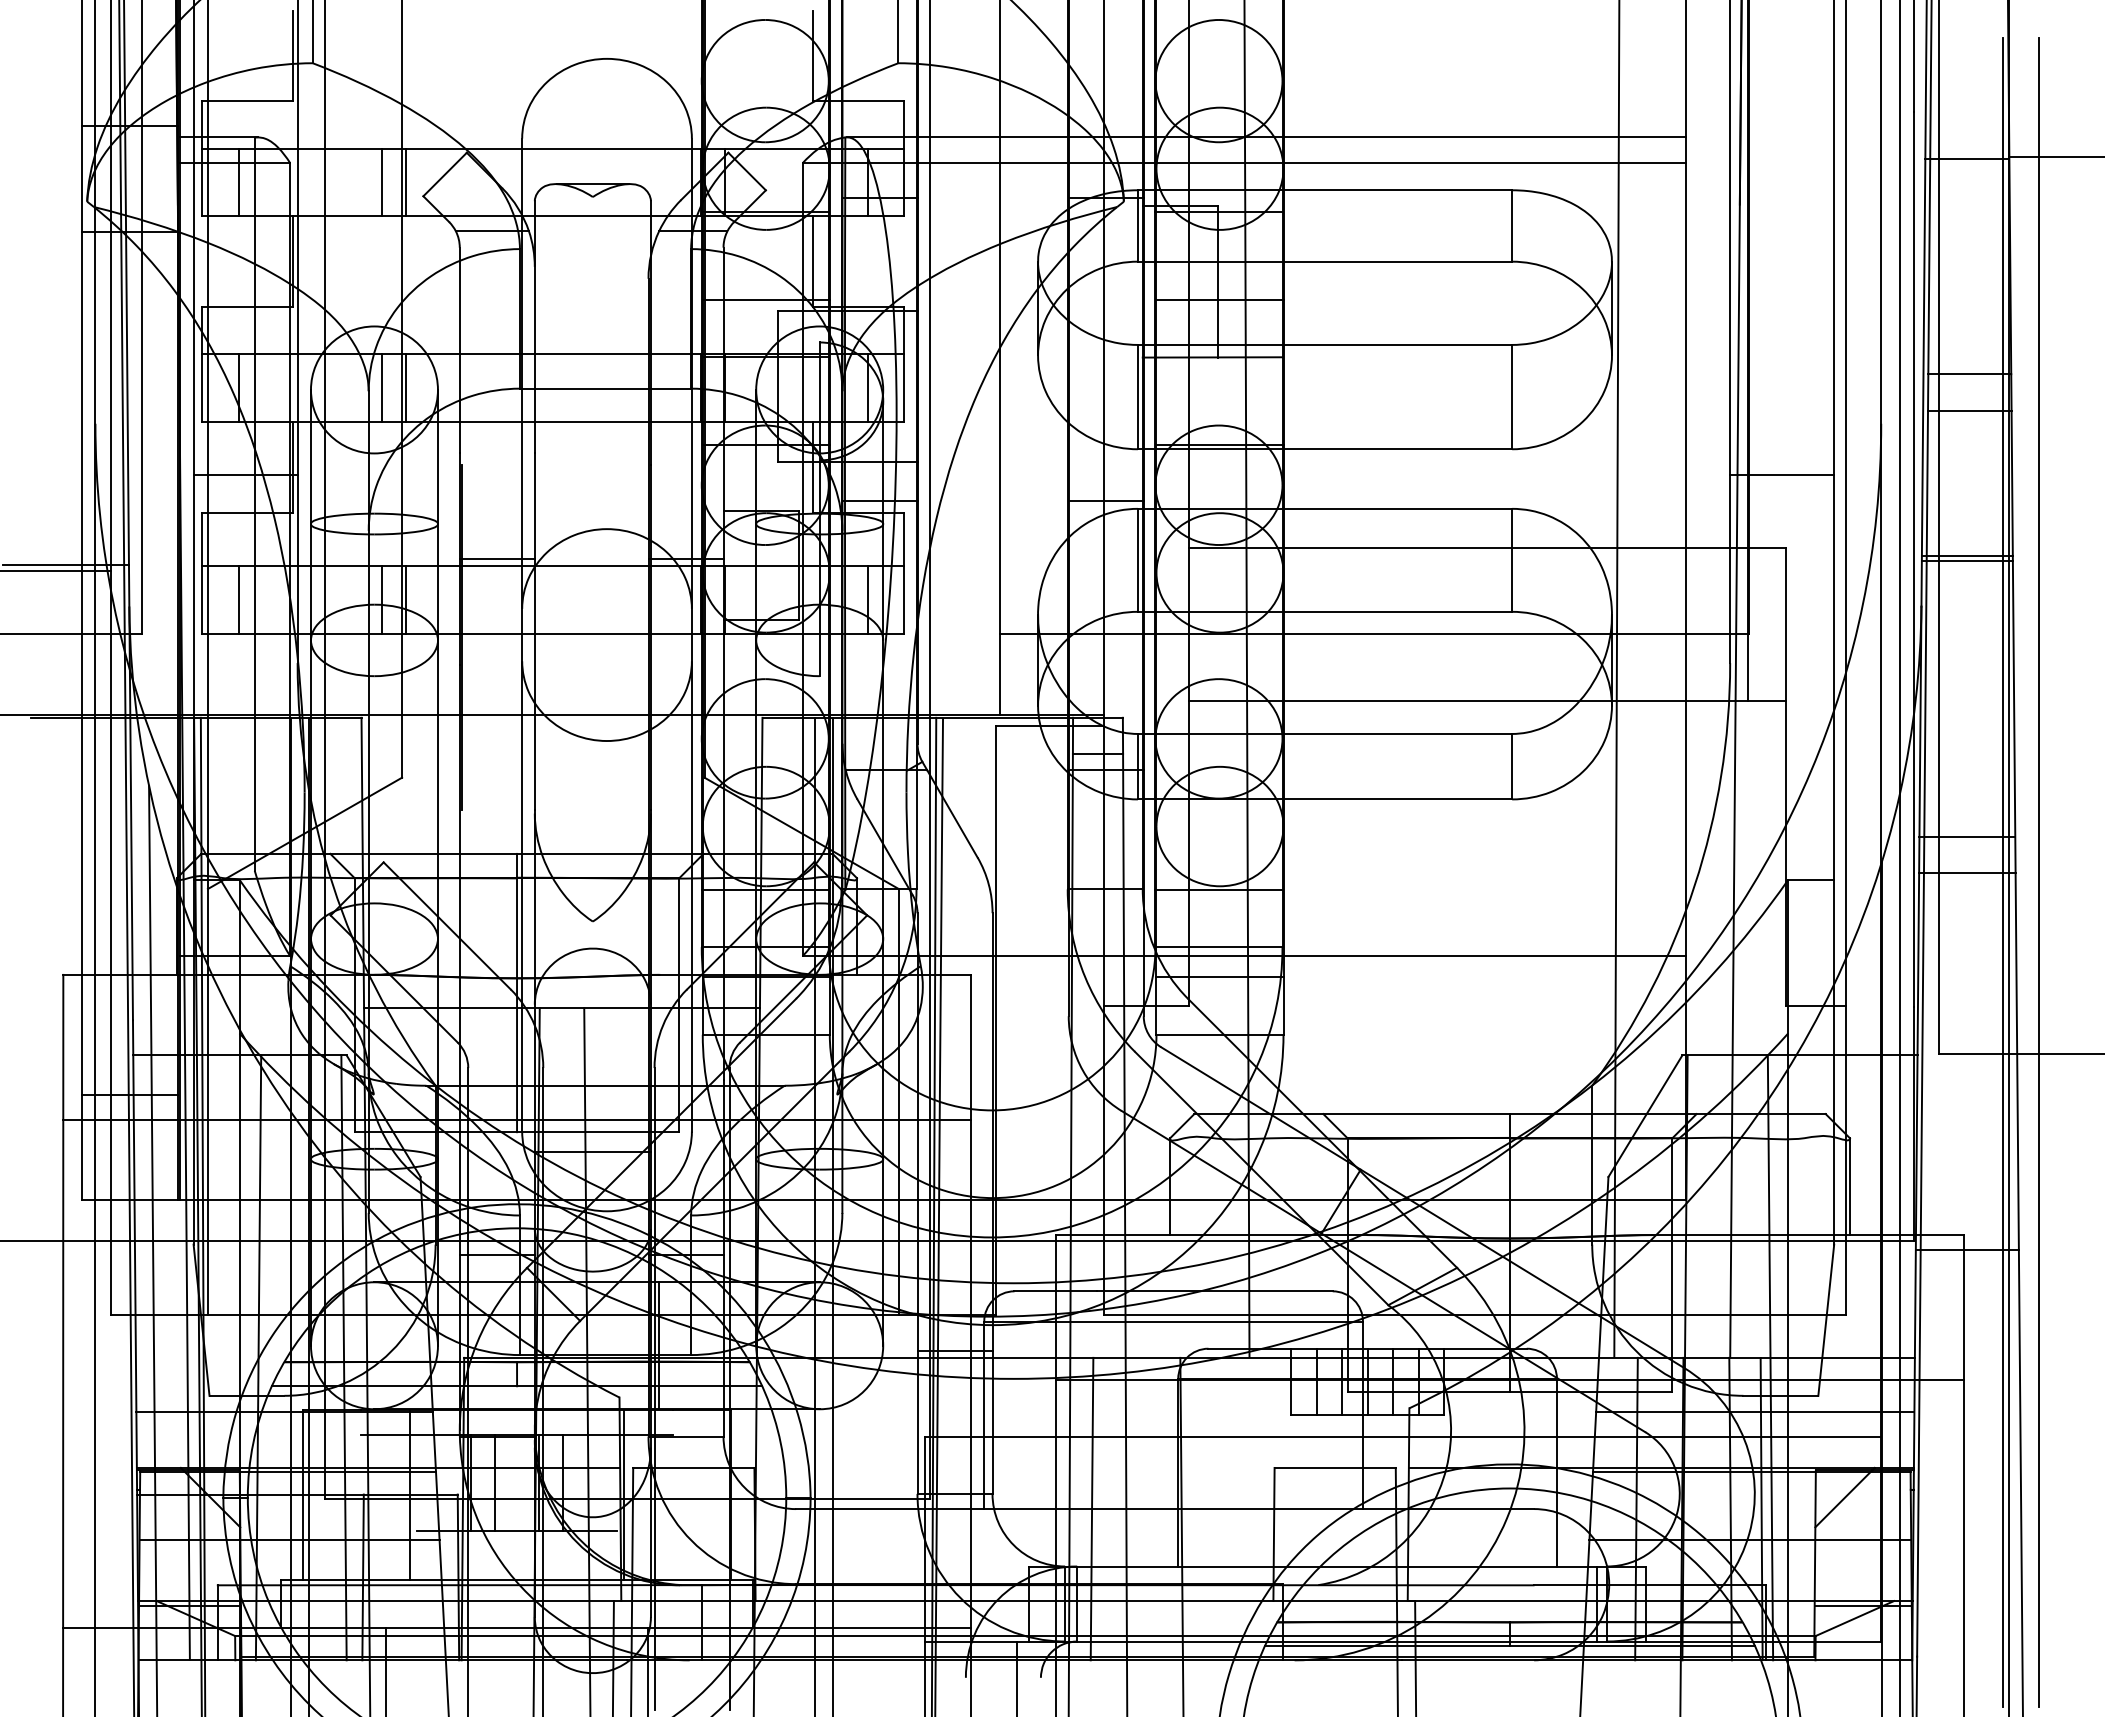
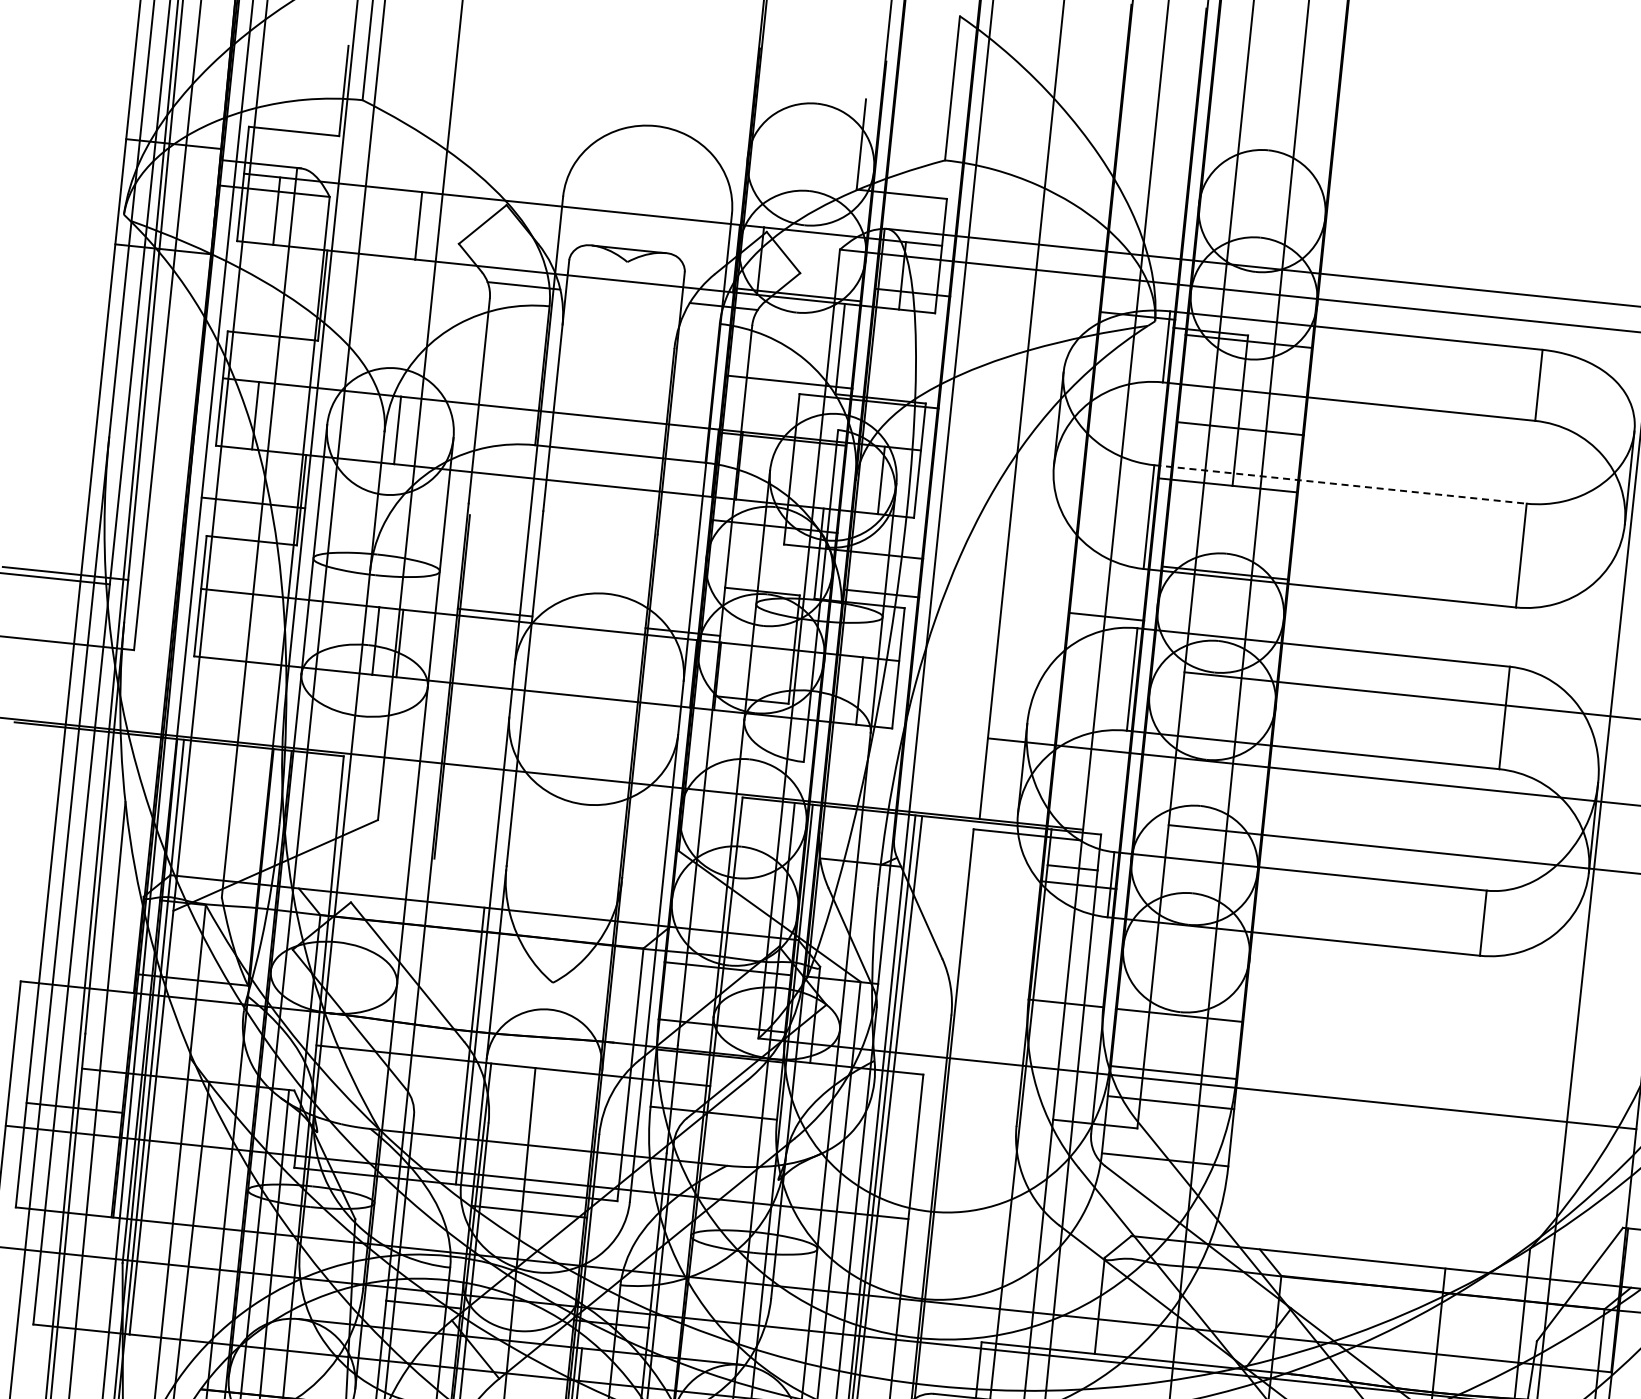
line: (405, 182) -> (442, 228), removed
line: (1325, 344) -> (1341, 484), solid -> dashed
line: (405, 388) -> (421, 433), removed
line: (238, 599) -> (233, 625), removed

